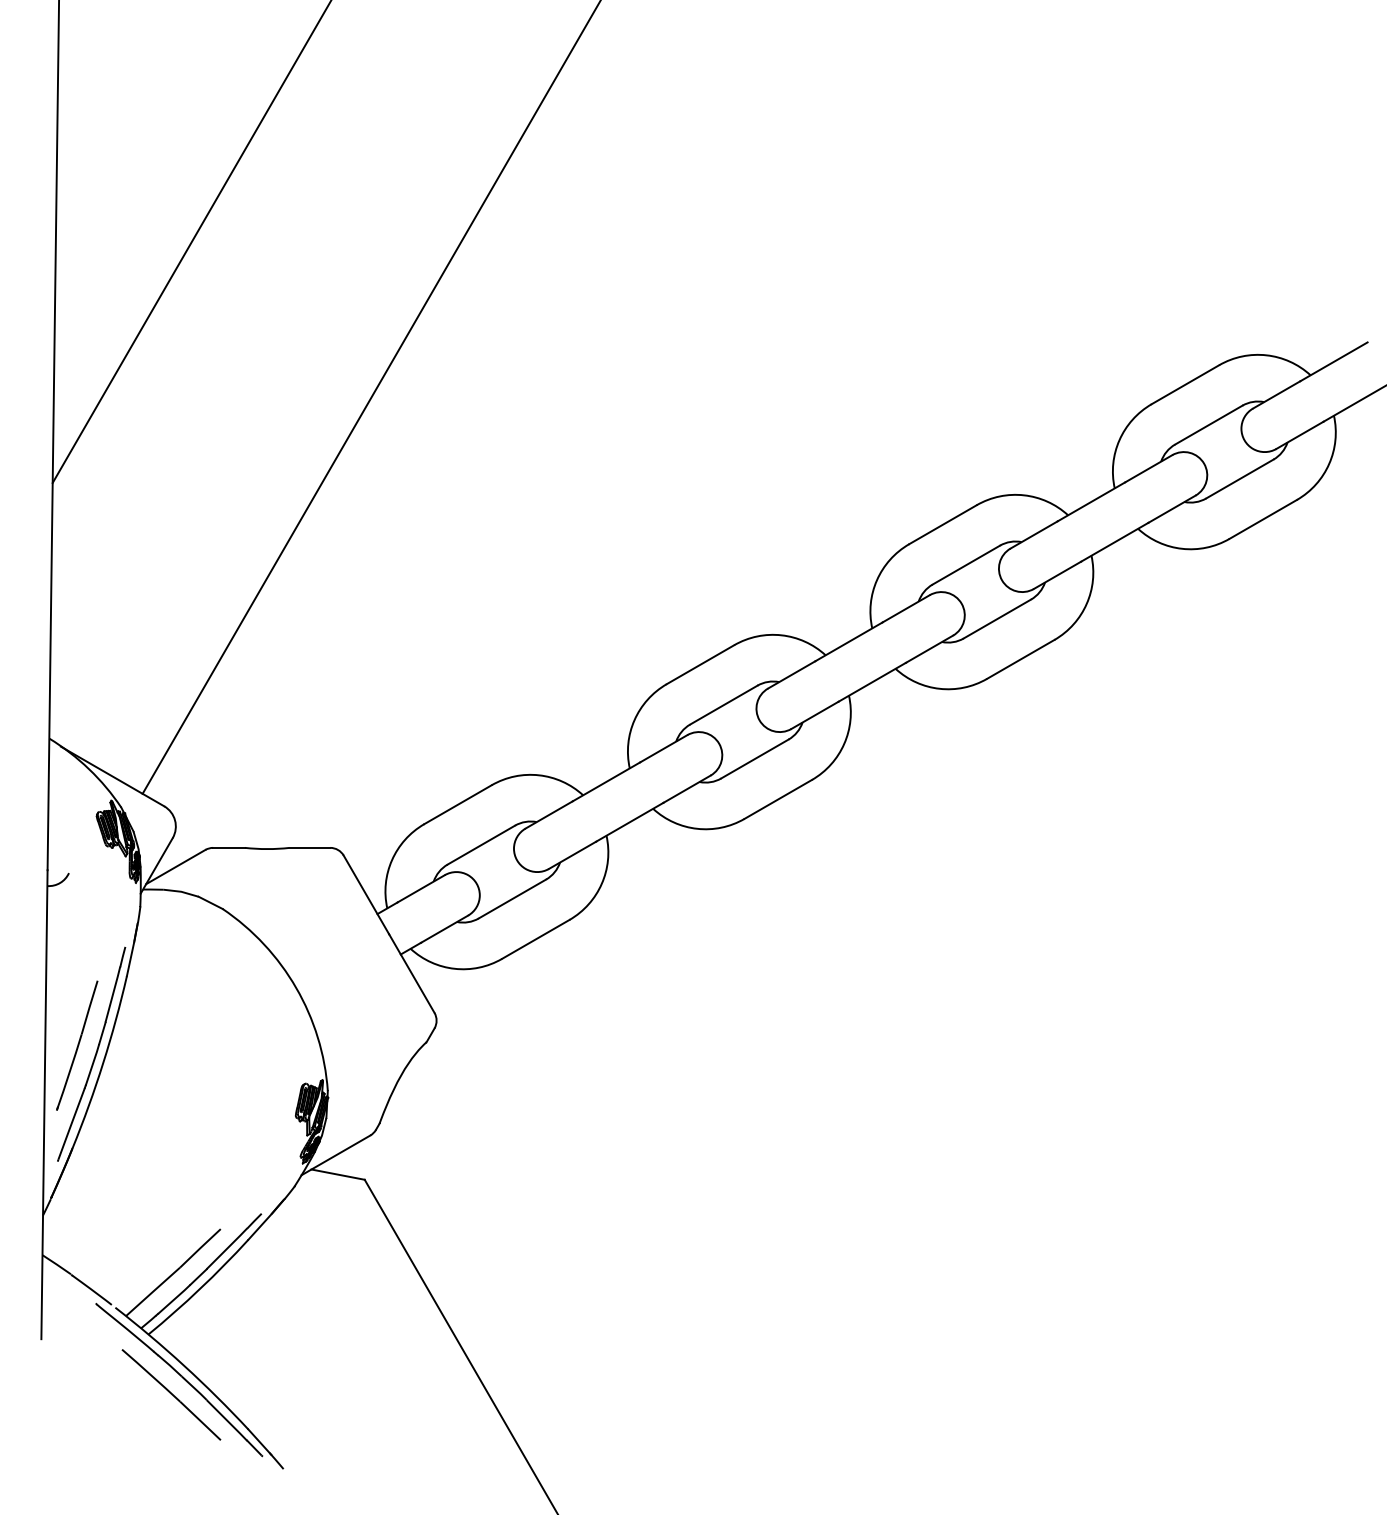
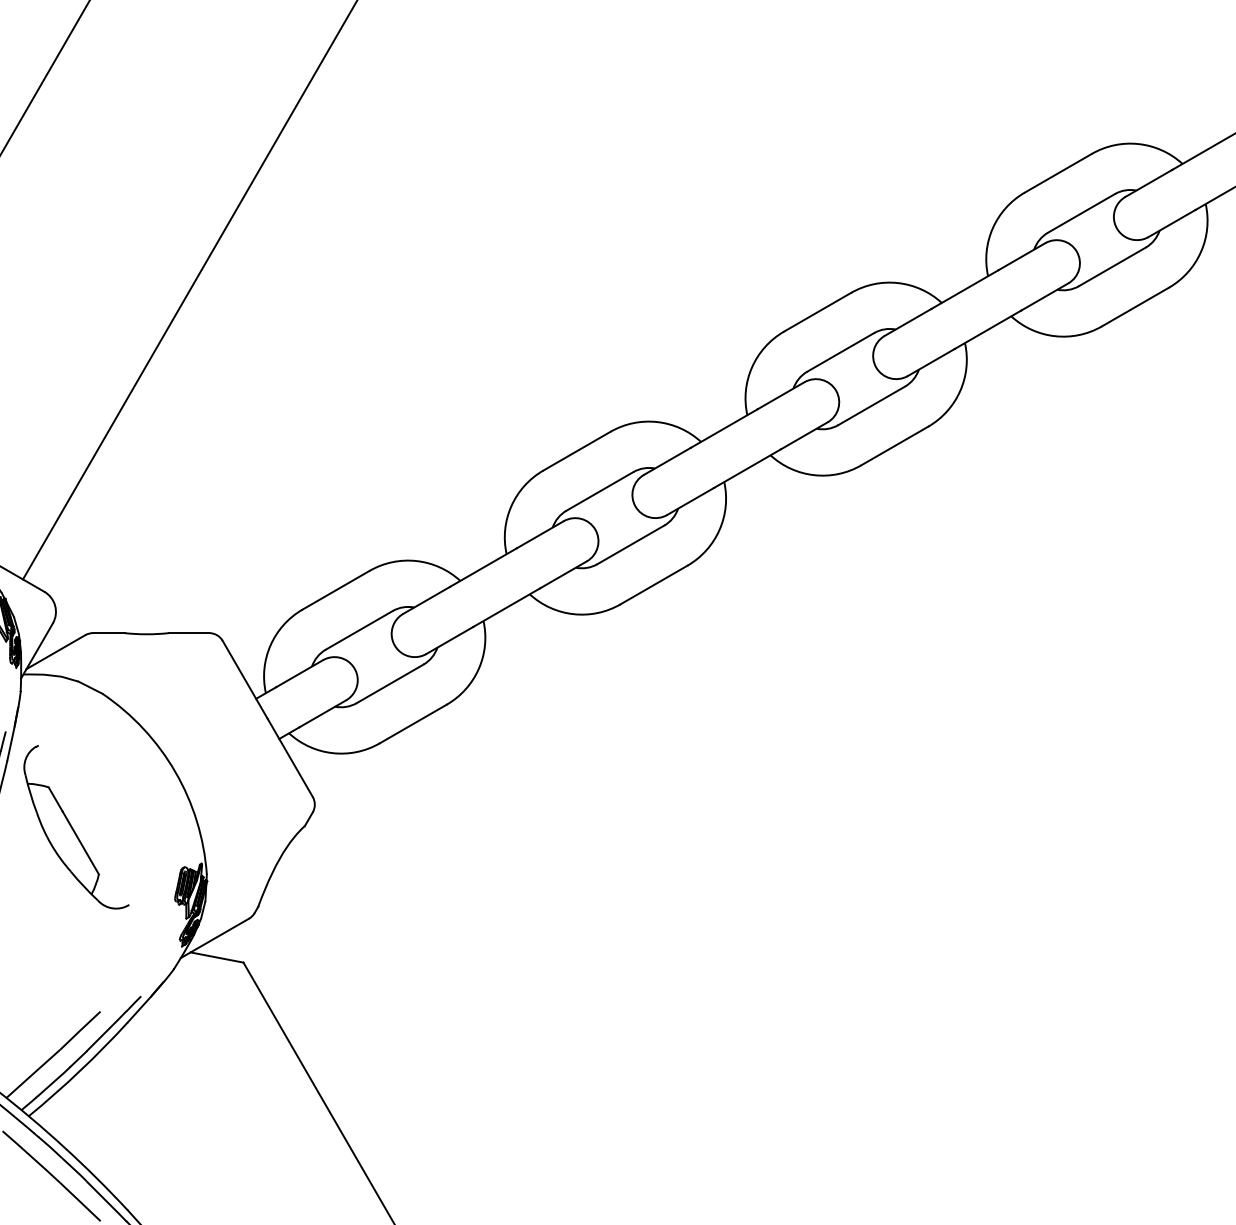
part: (196, 1043) -> (76, 827), added

